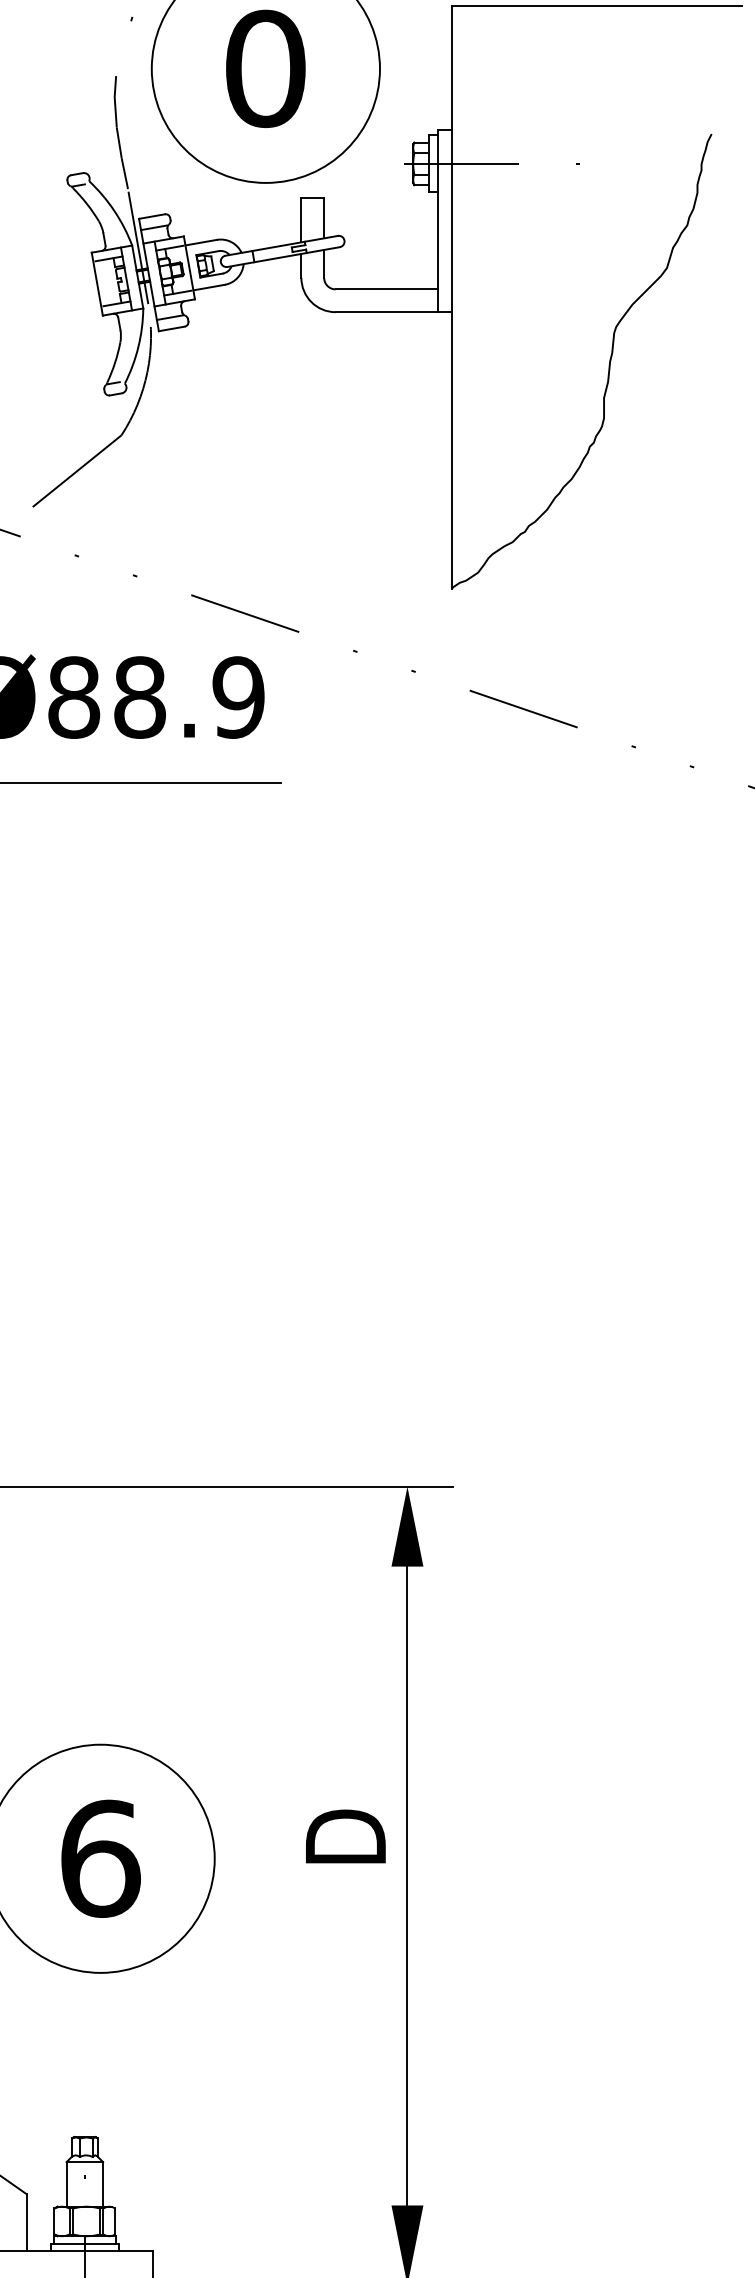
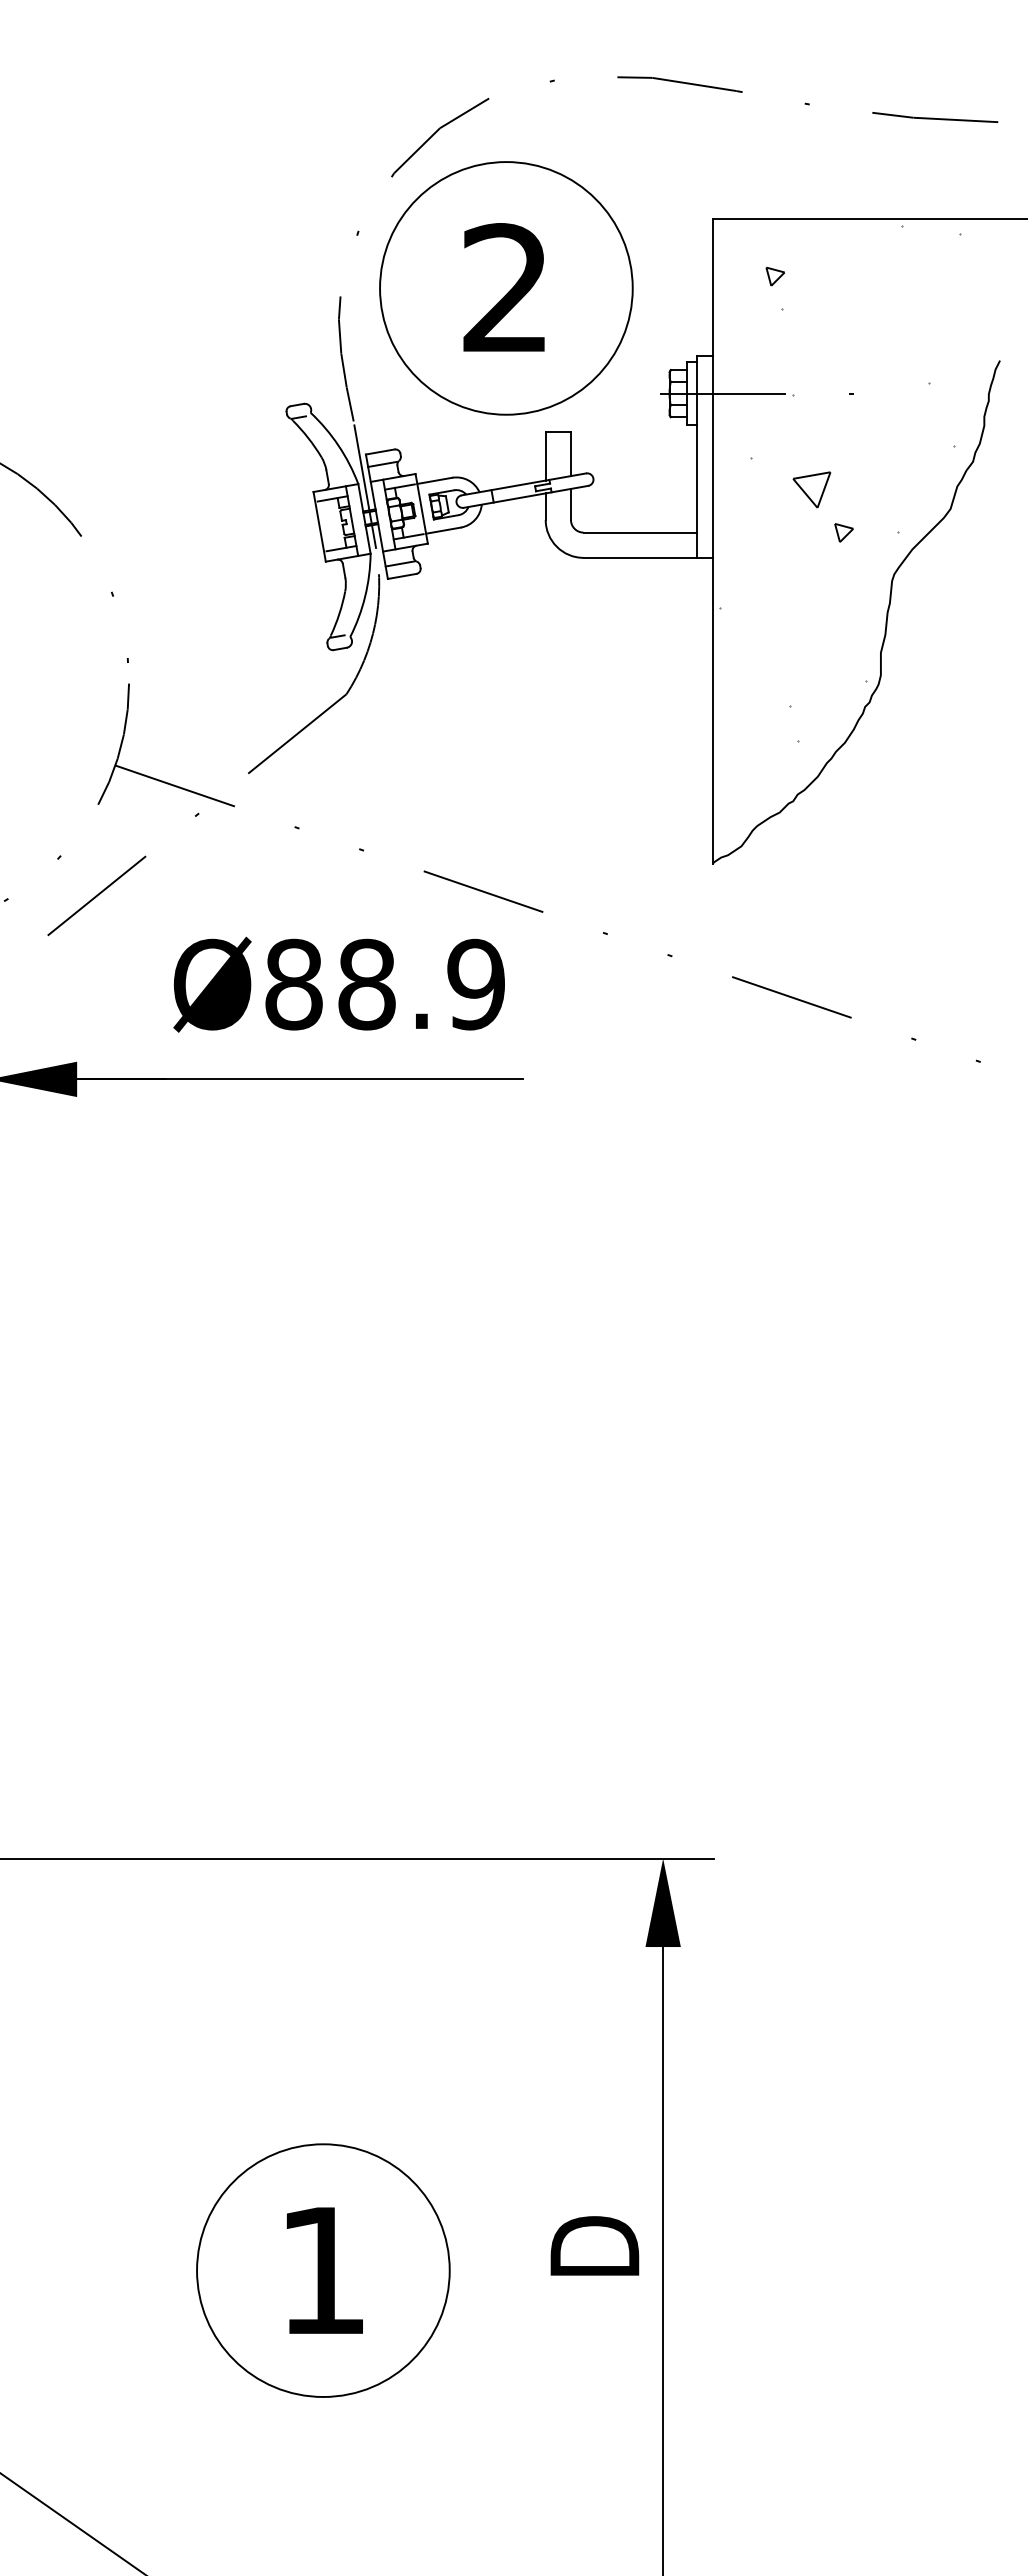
text: (265, 68) -> (506, 288), 0 -> 2
hatch: (566, 245) -> (839, 483), added
text: (101, 1858) -> (324, 2270), 6 -> 1

